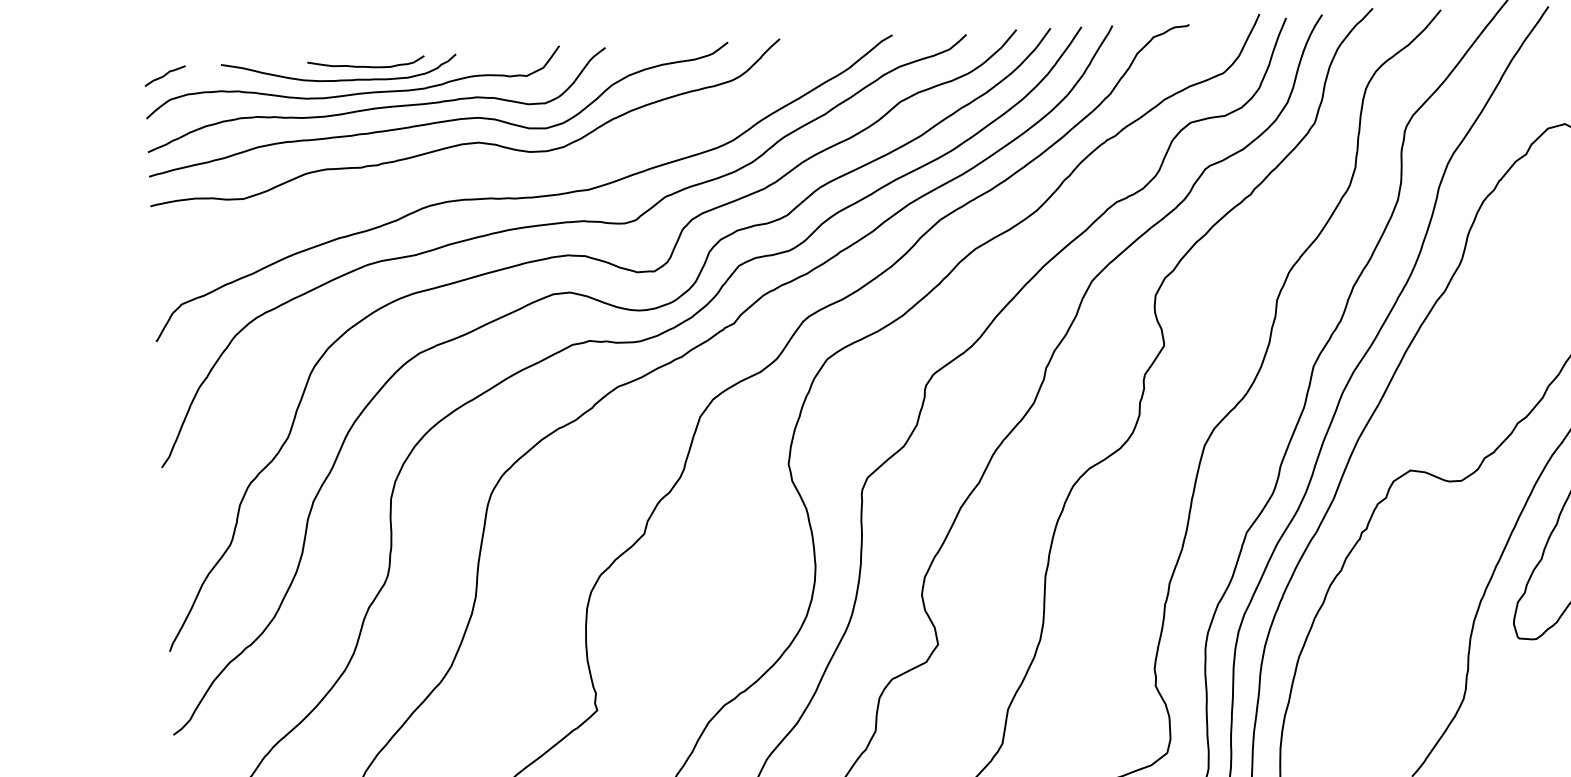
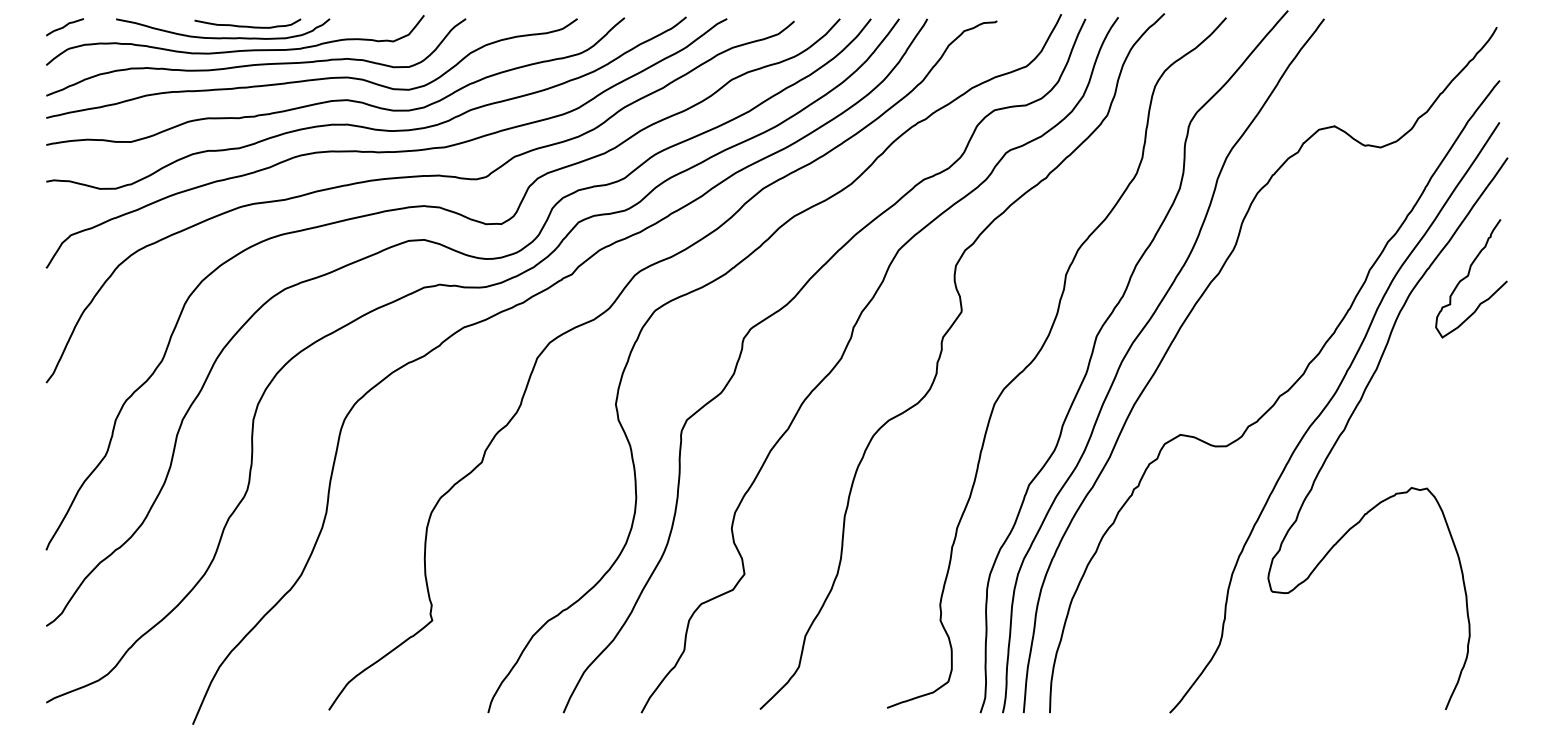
curve: (494, 169) -> (360, 125), added

